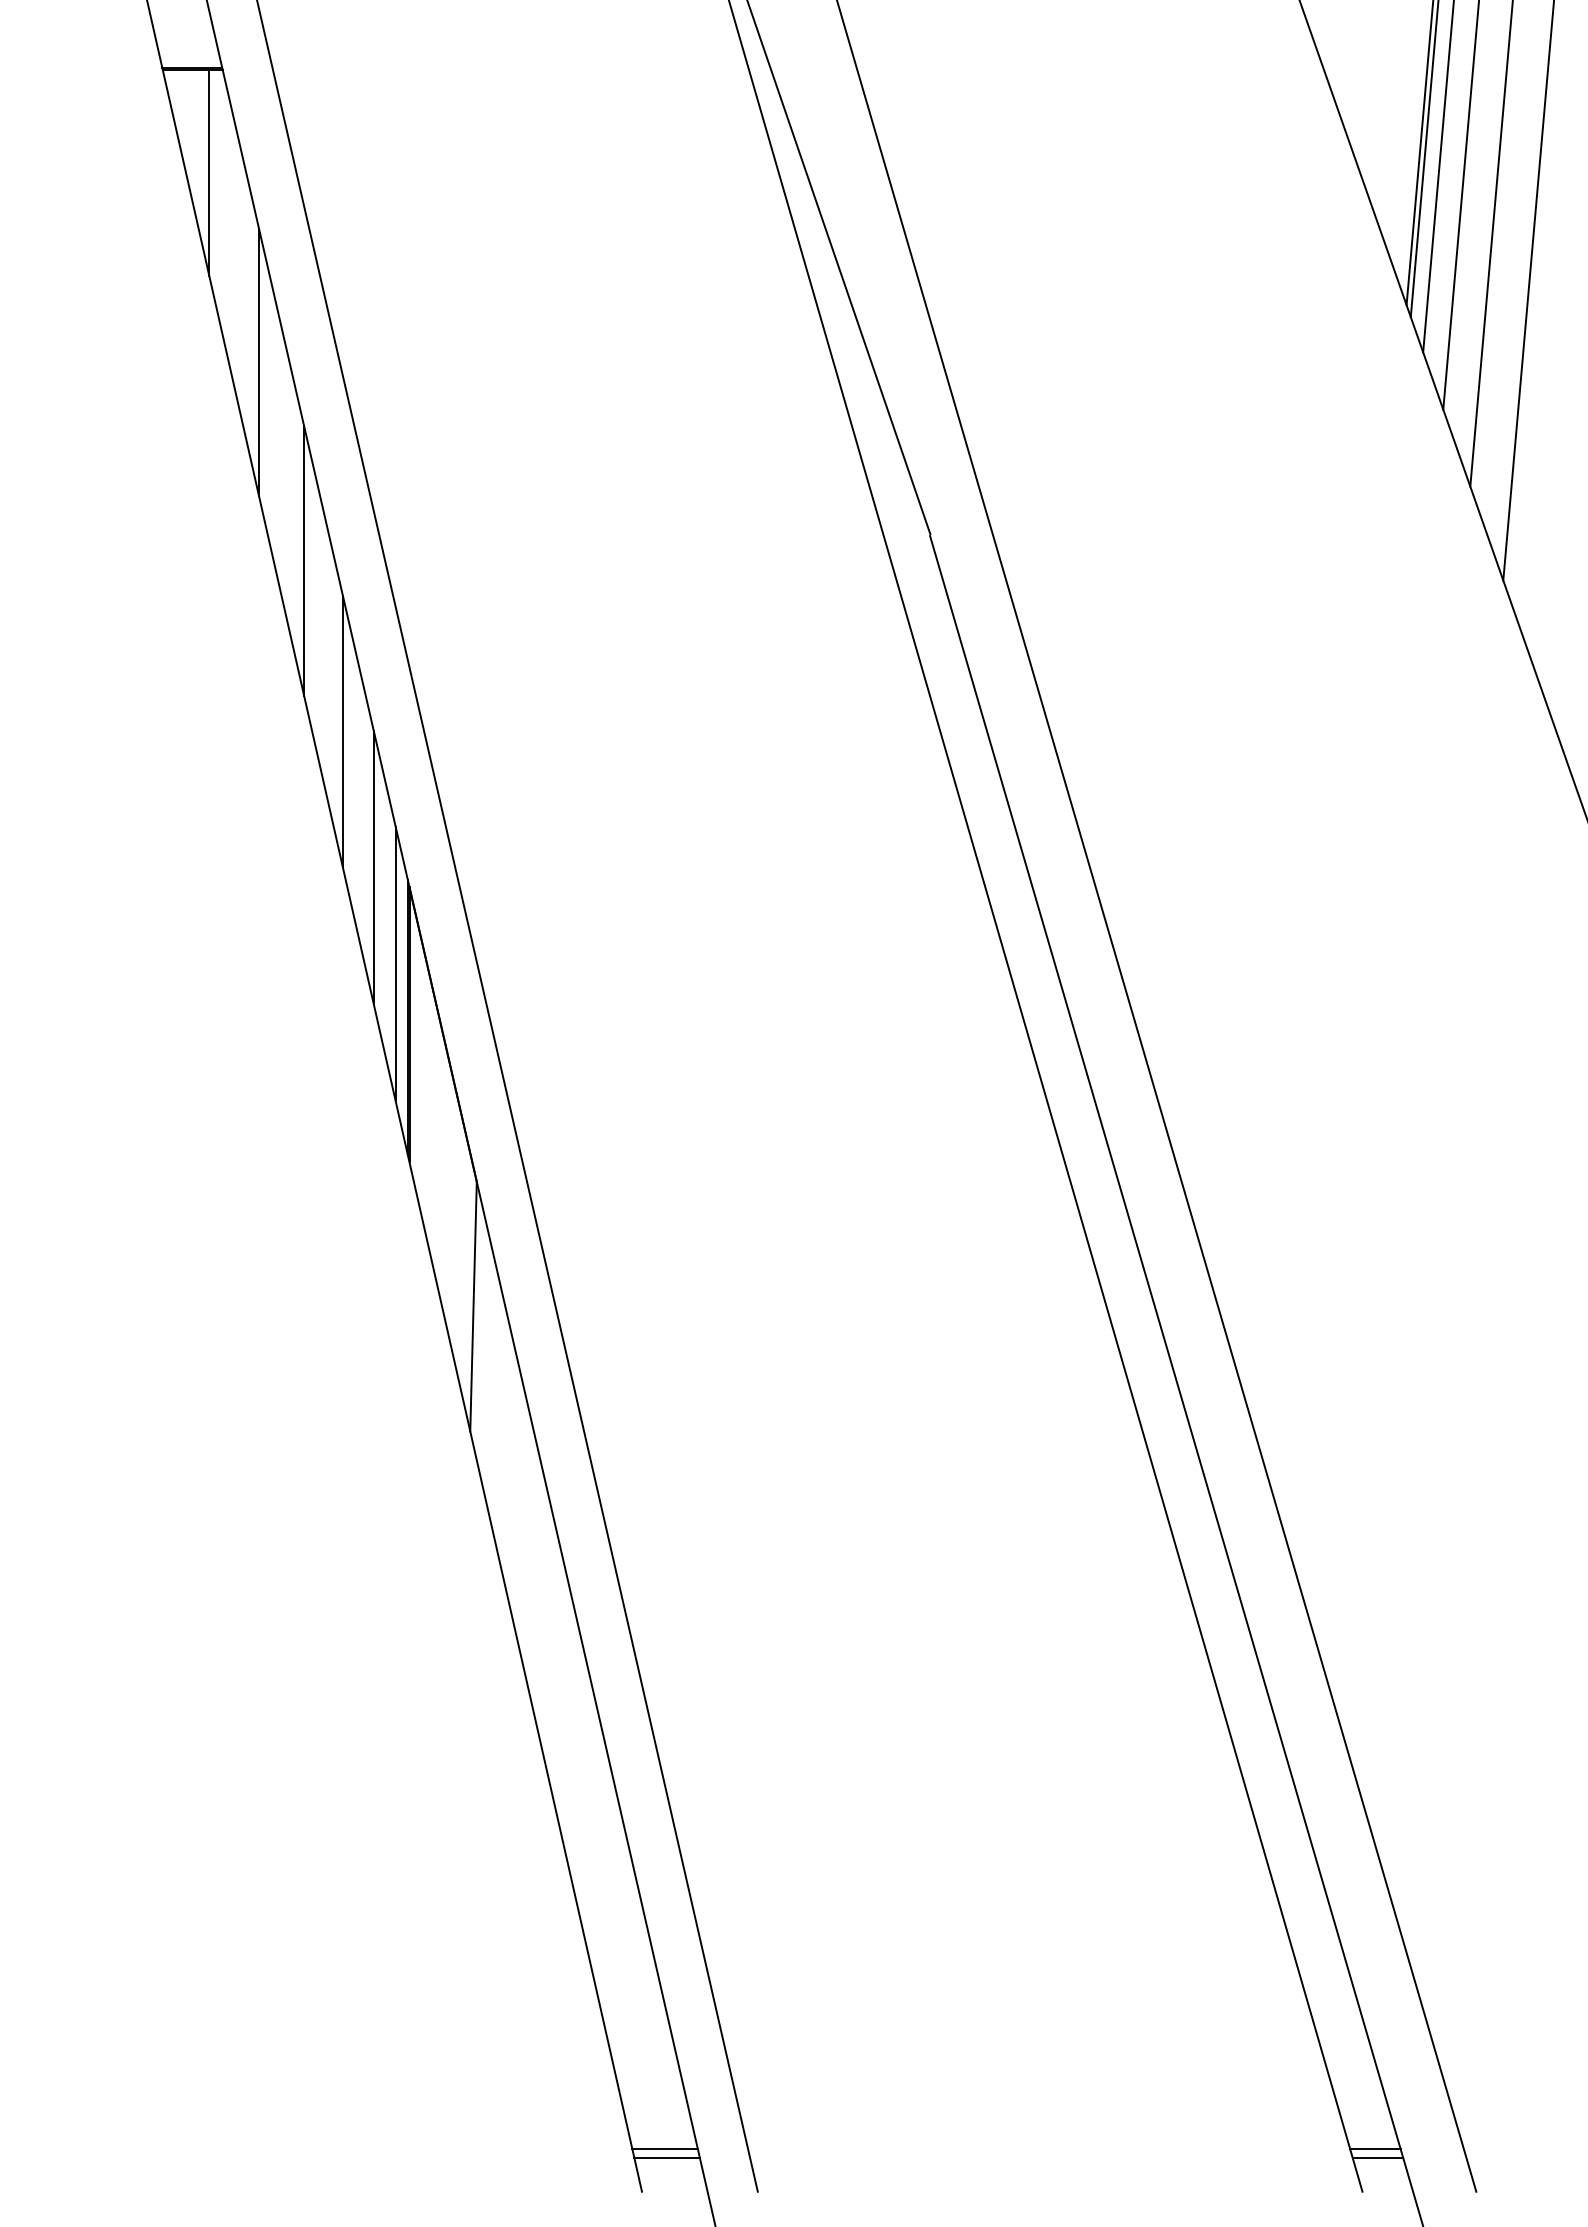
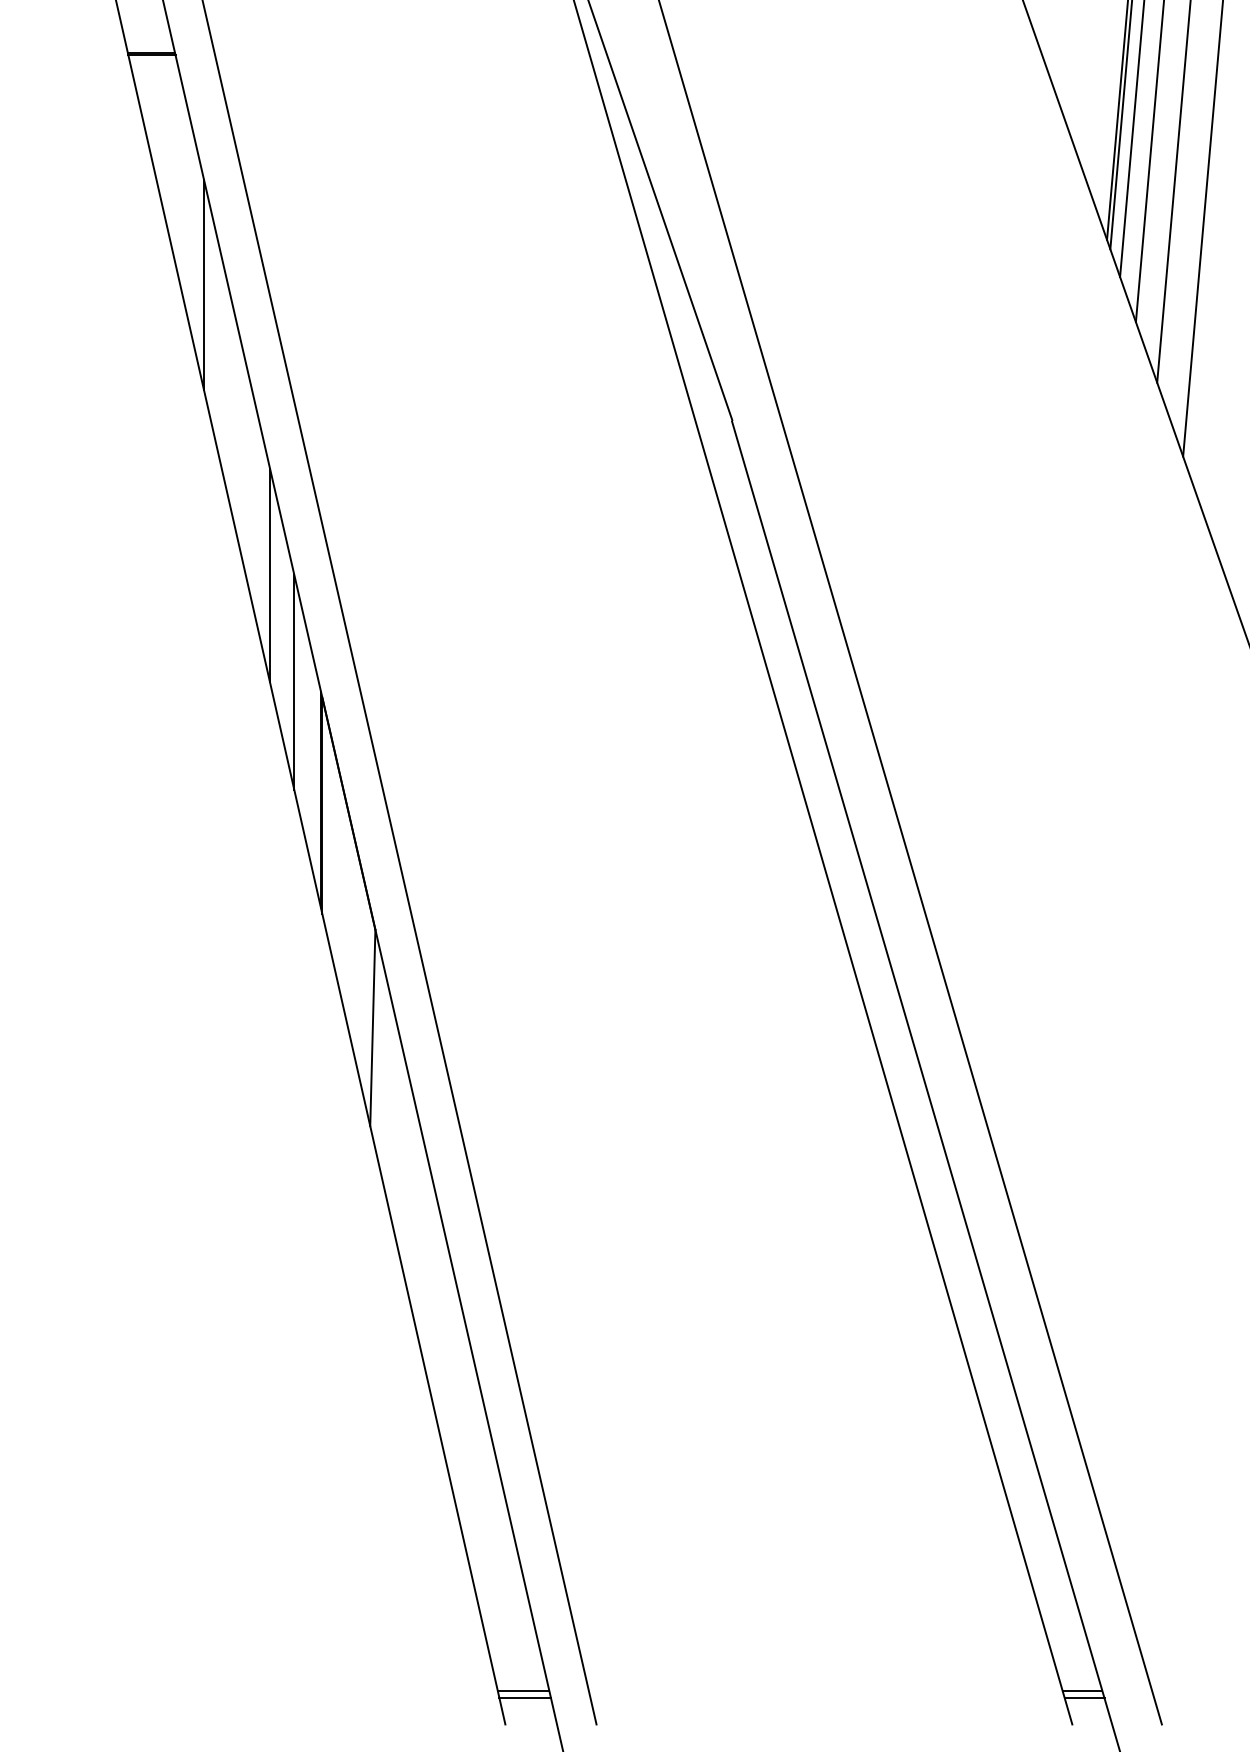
line: (209, 173) -> (165, 136), removed
line: (304, 560) -> (239, 440), removed
line: (395, 963) -> (311, 757), removed

